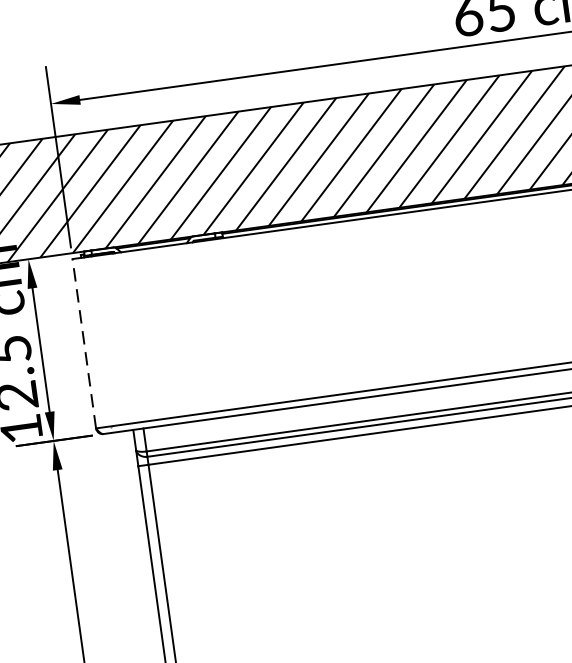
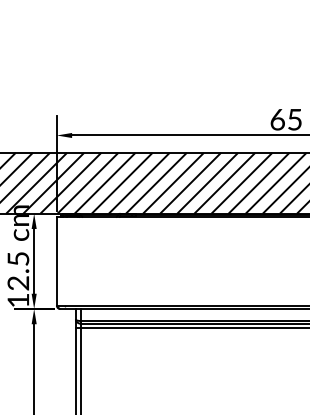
line: (83, 342) -> (56, 260), dashed -> solid

